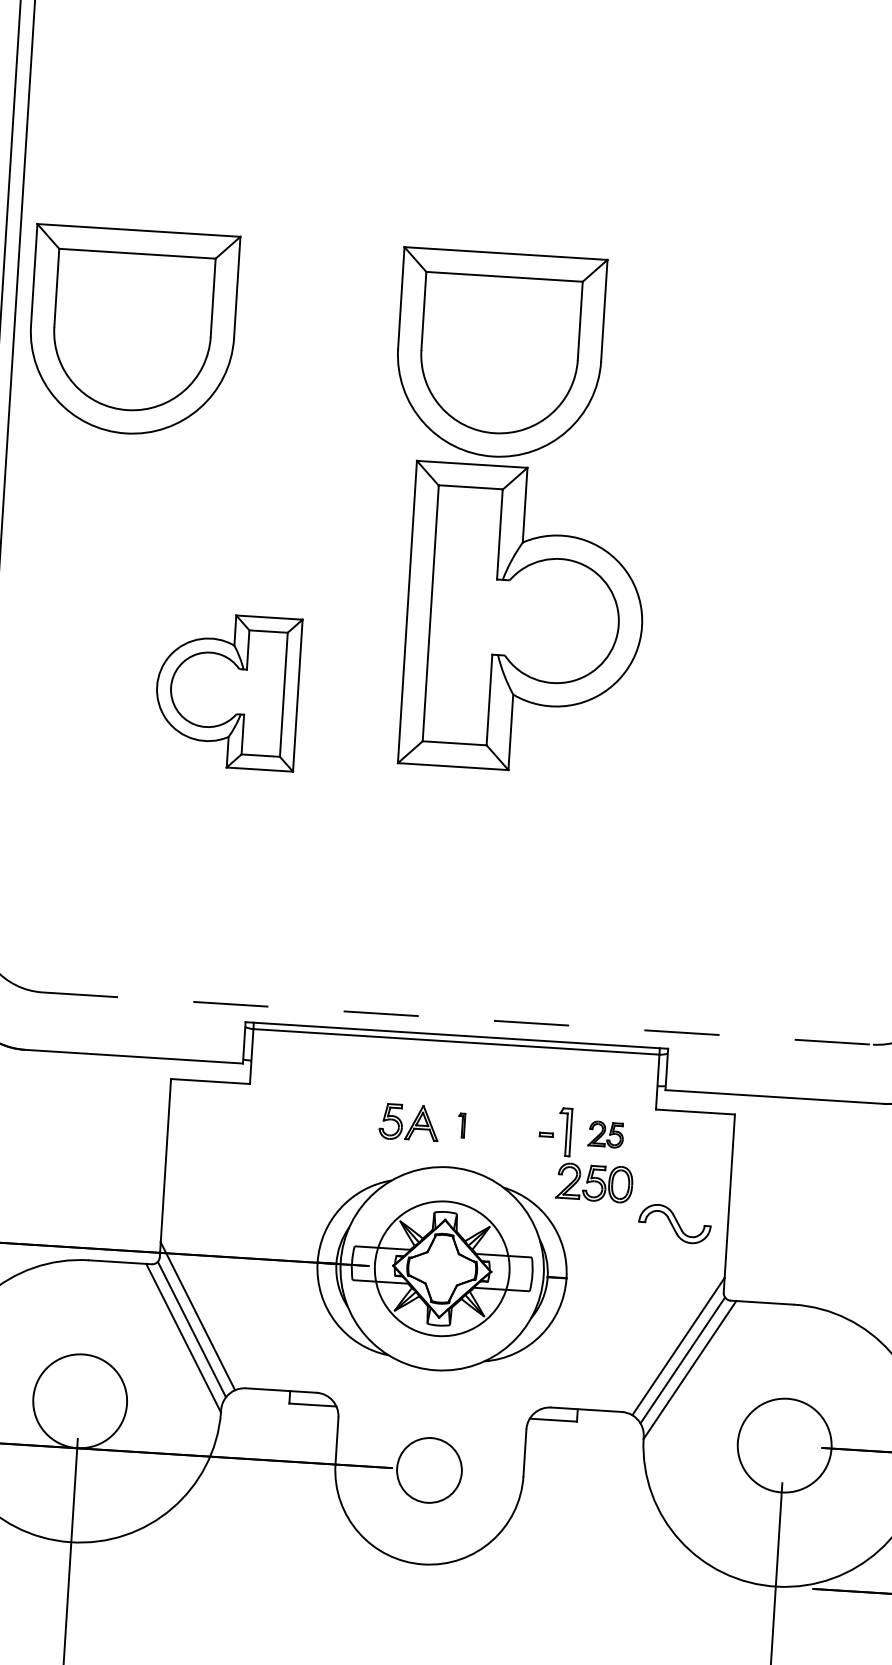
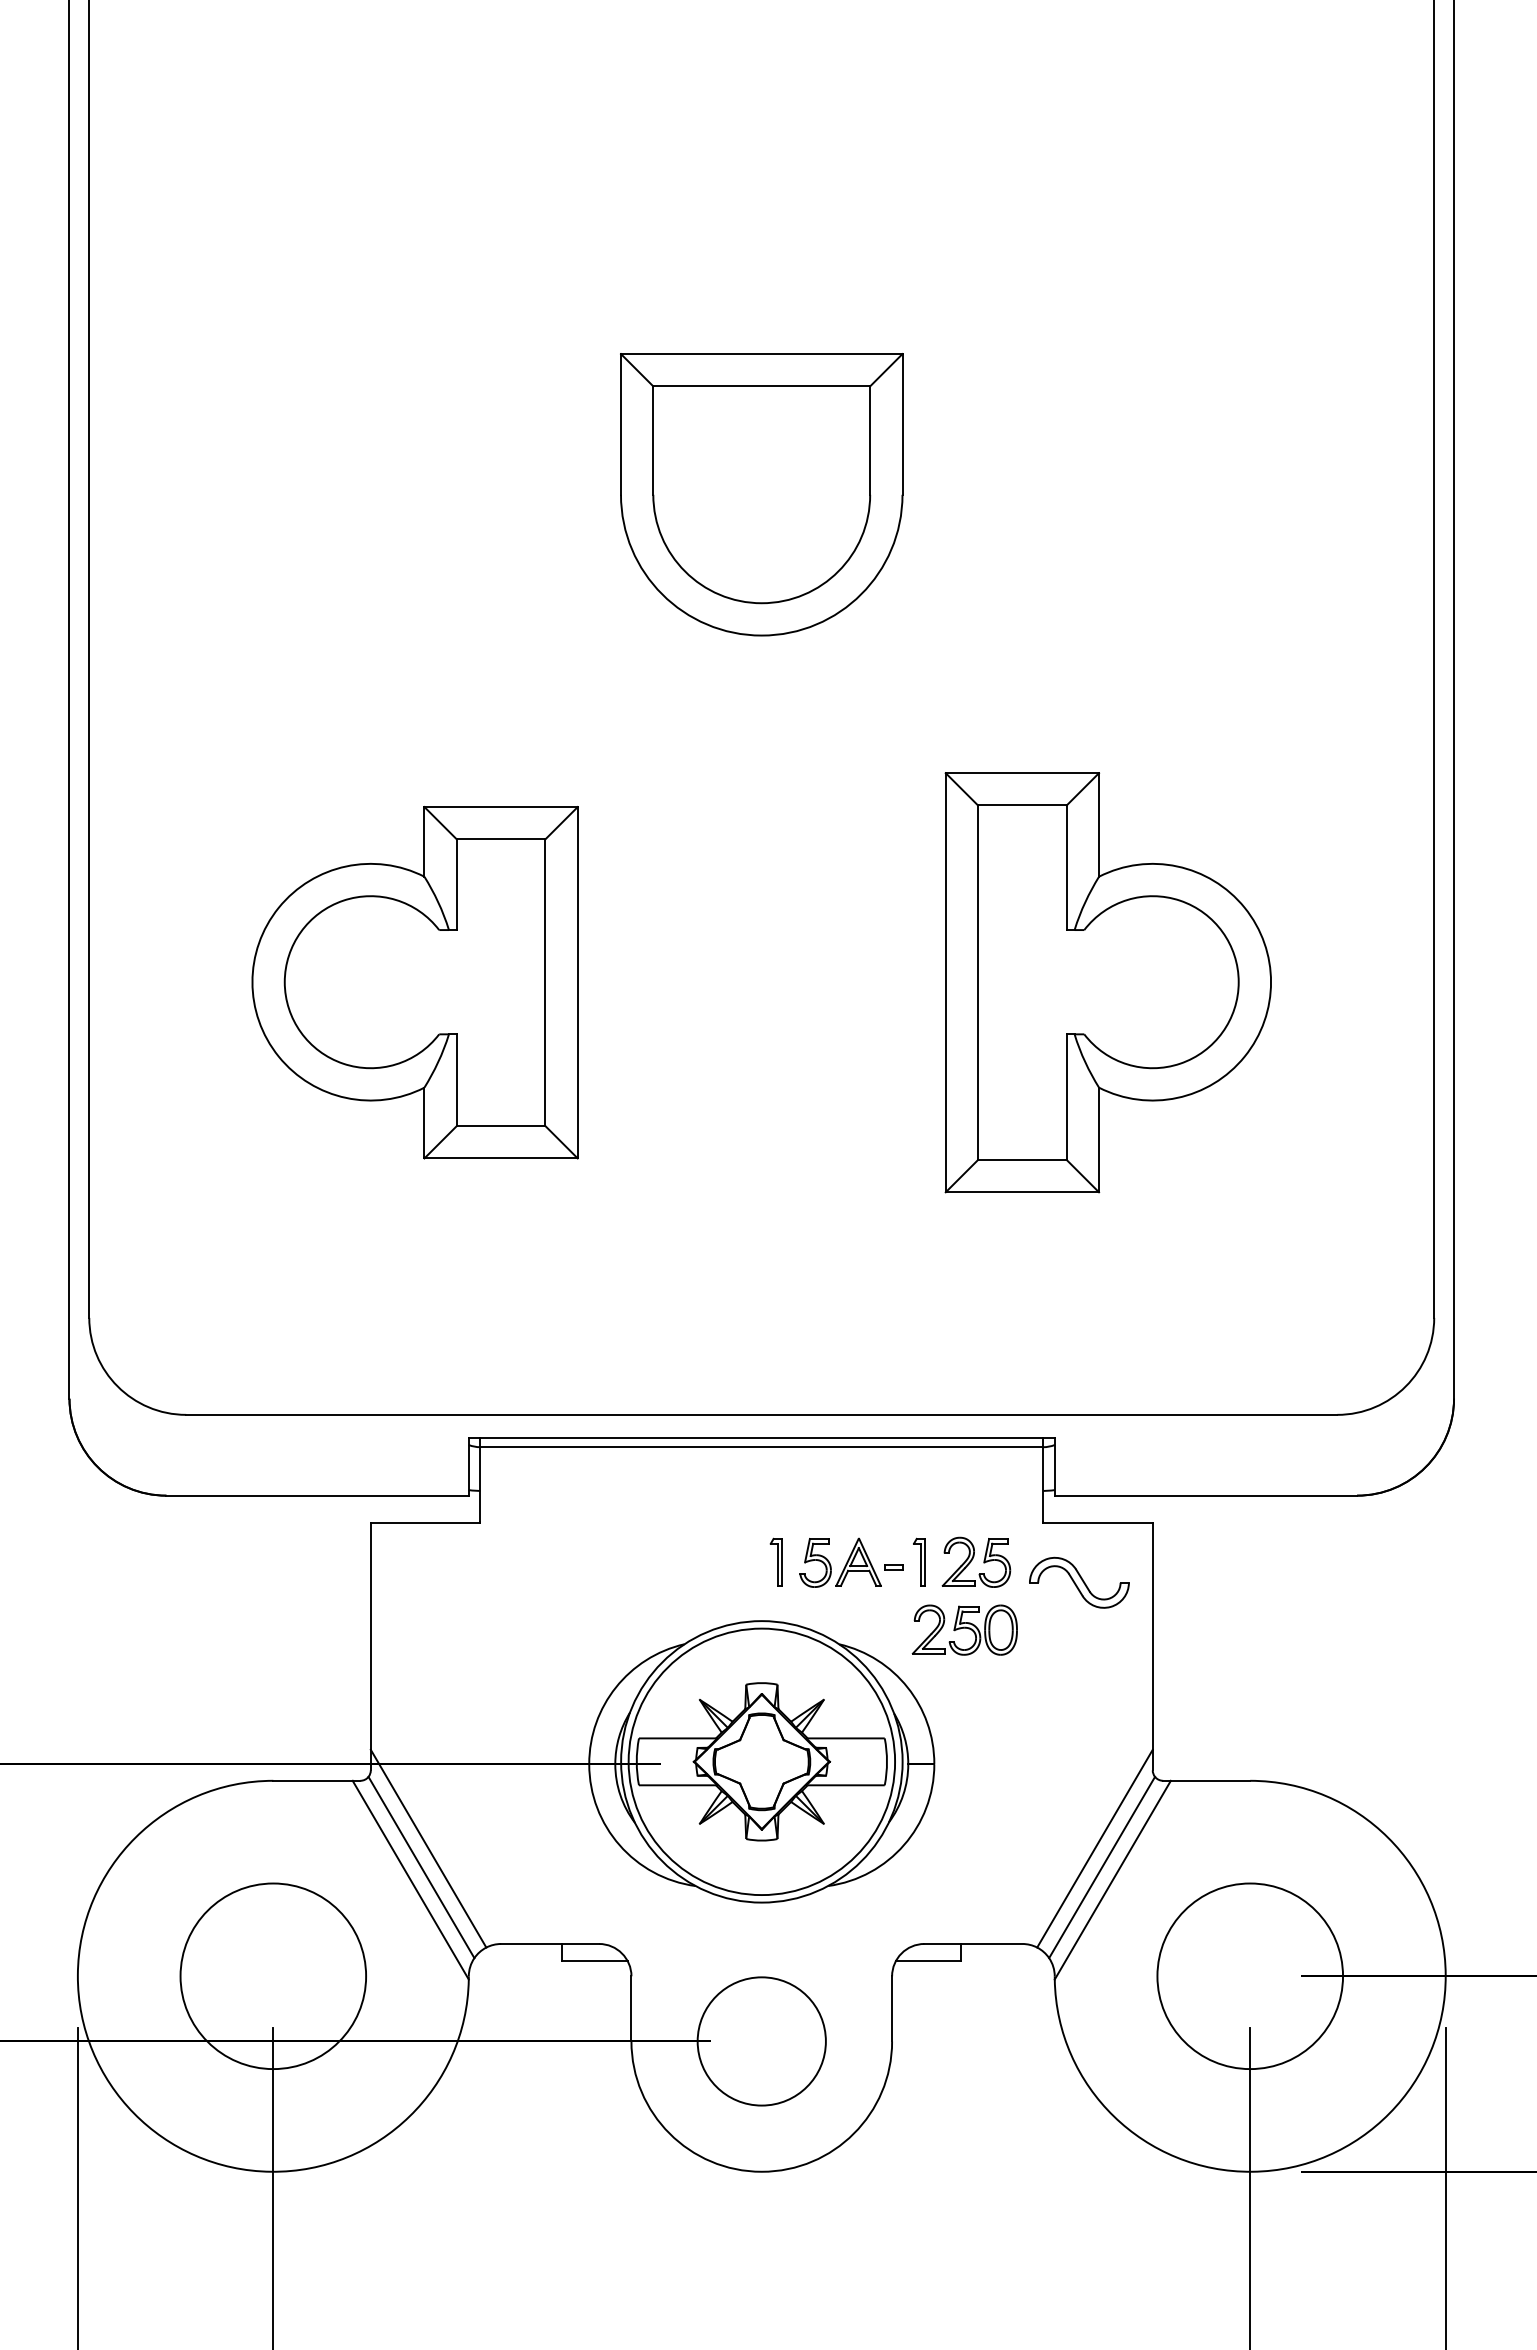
part: (132, 331) -> (252, 494), removed
part: (524, 619) -> (1107, 982), moved
part: (227, 691) -> (414, 982), size x1.67
line: (458, 1018) -> (762, 1414), dashed -> solid
part: (409, 1122) -> (840, 1562), moved
part: (461, 1124) -> (775, 1561), size x1.43
part: (565, 1131) -> (919, 1561), size x0.71
part: (606, 1134) -> (976, 1561), size x1.43
part: (675, 1223) -> (1079, 1582), moved
circle: (441, 1268) -> (761, 1761), size x1.43
circle: (80, 1401) -> (273, 1976), size x1.43
circle: (784, 1445) -> (1250, 1976), size x1.43
circle: (429, 1470) -> (761, 2041), size x1.43

